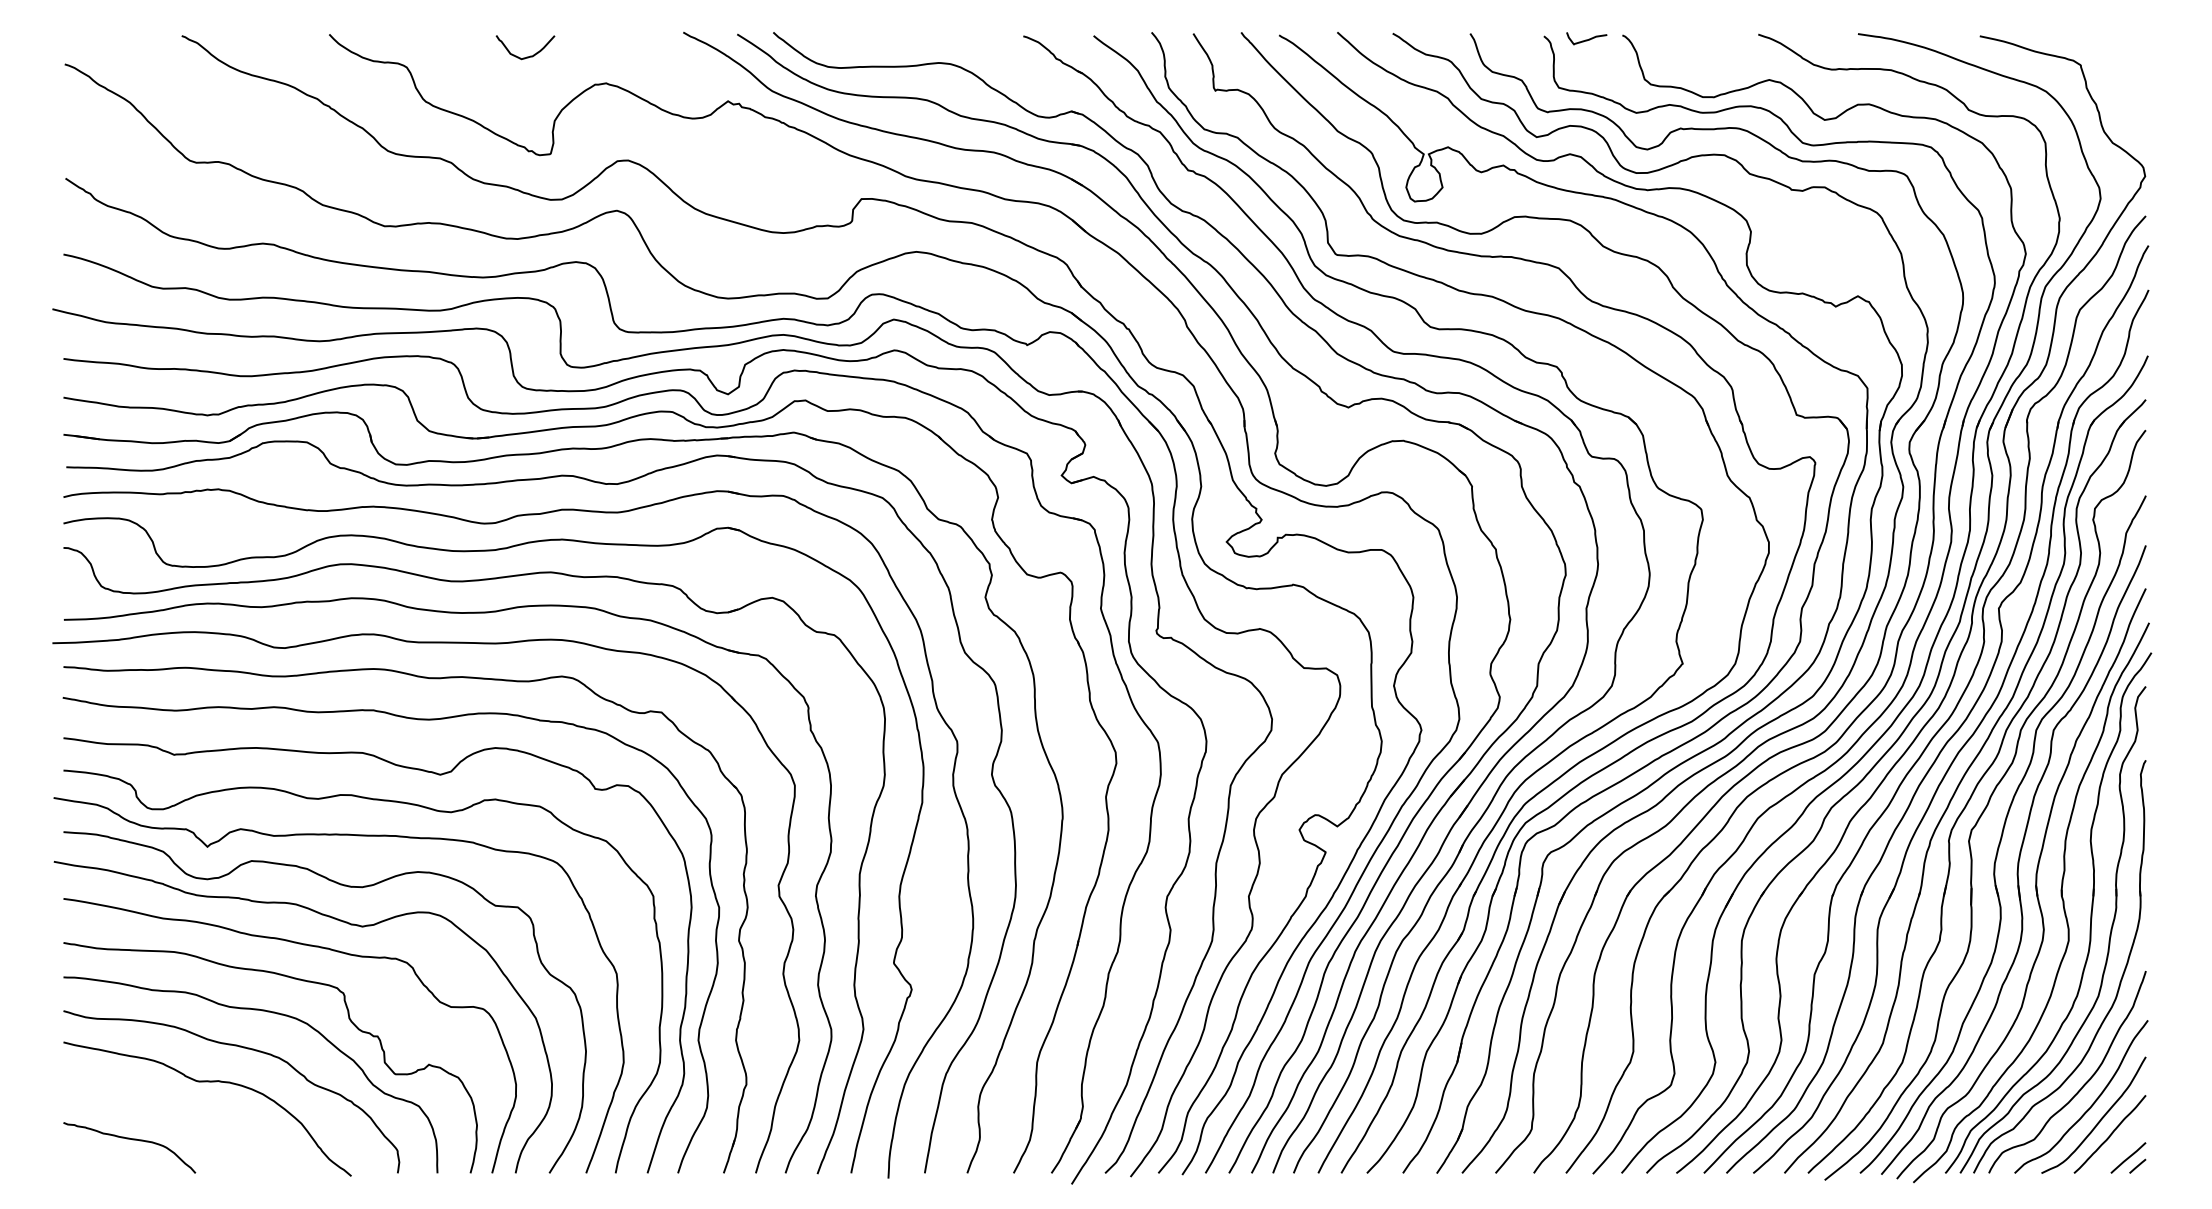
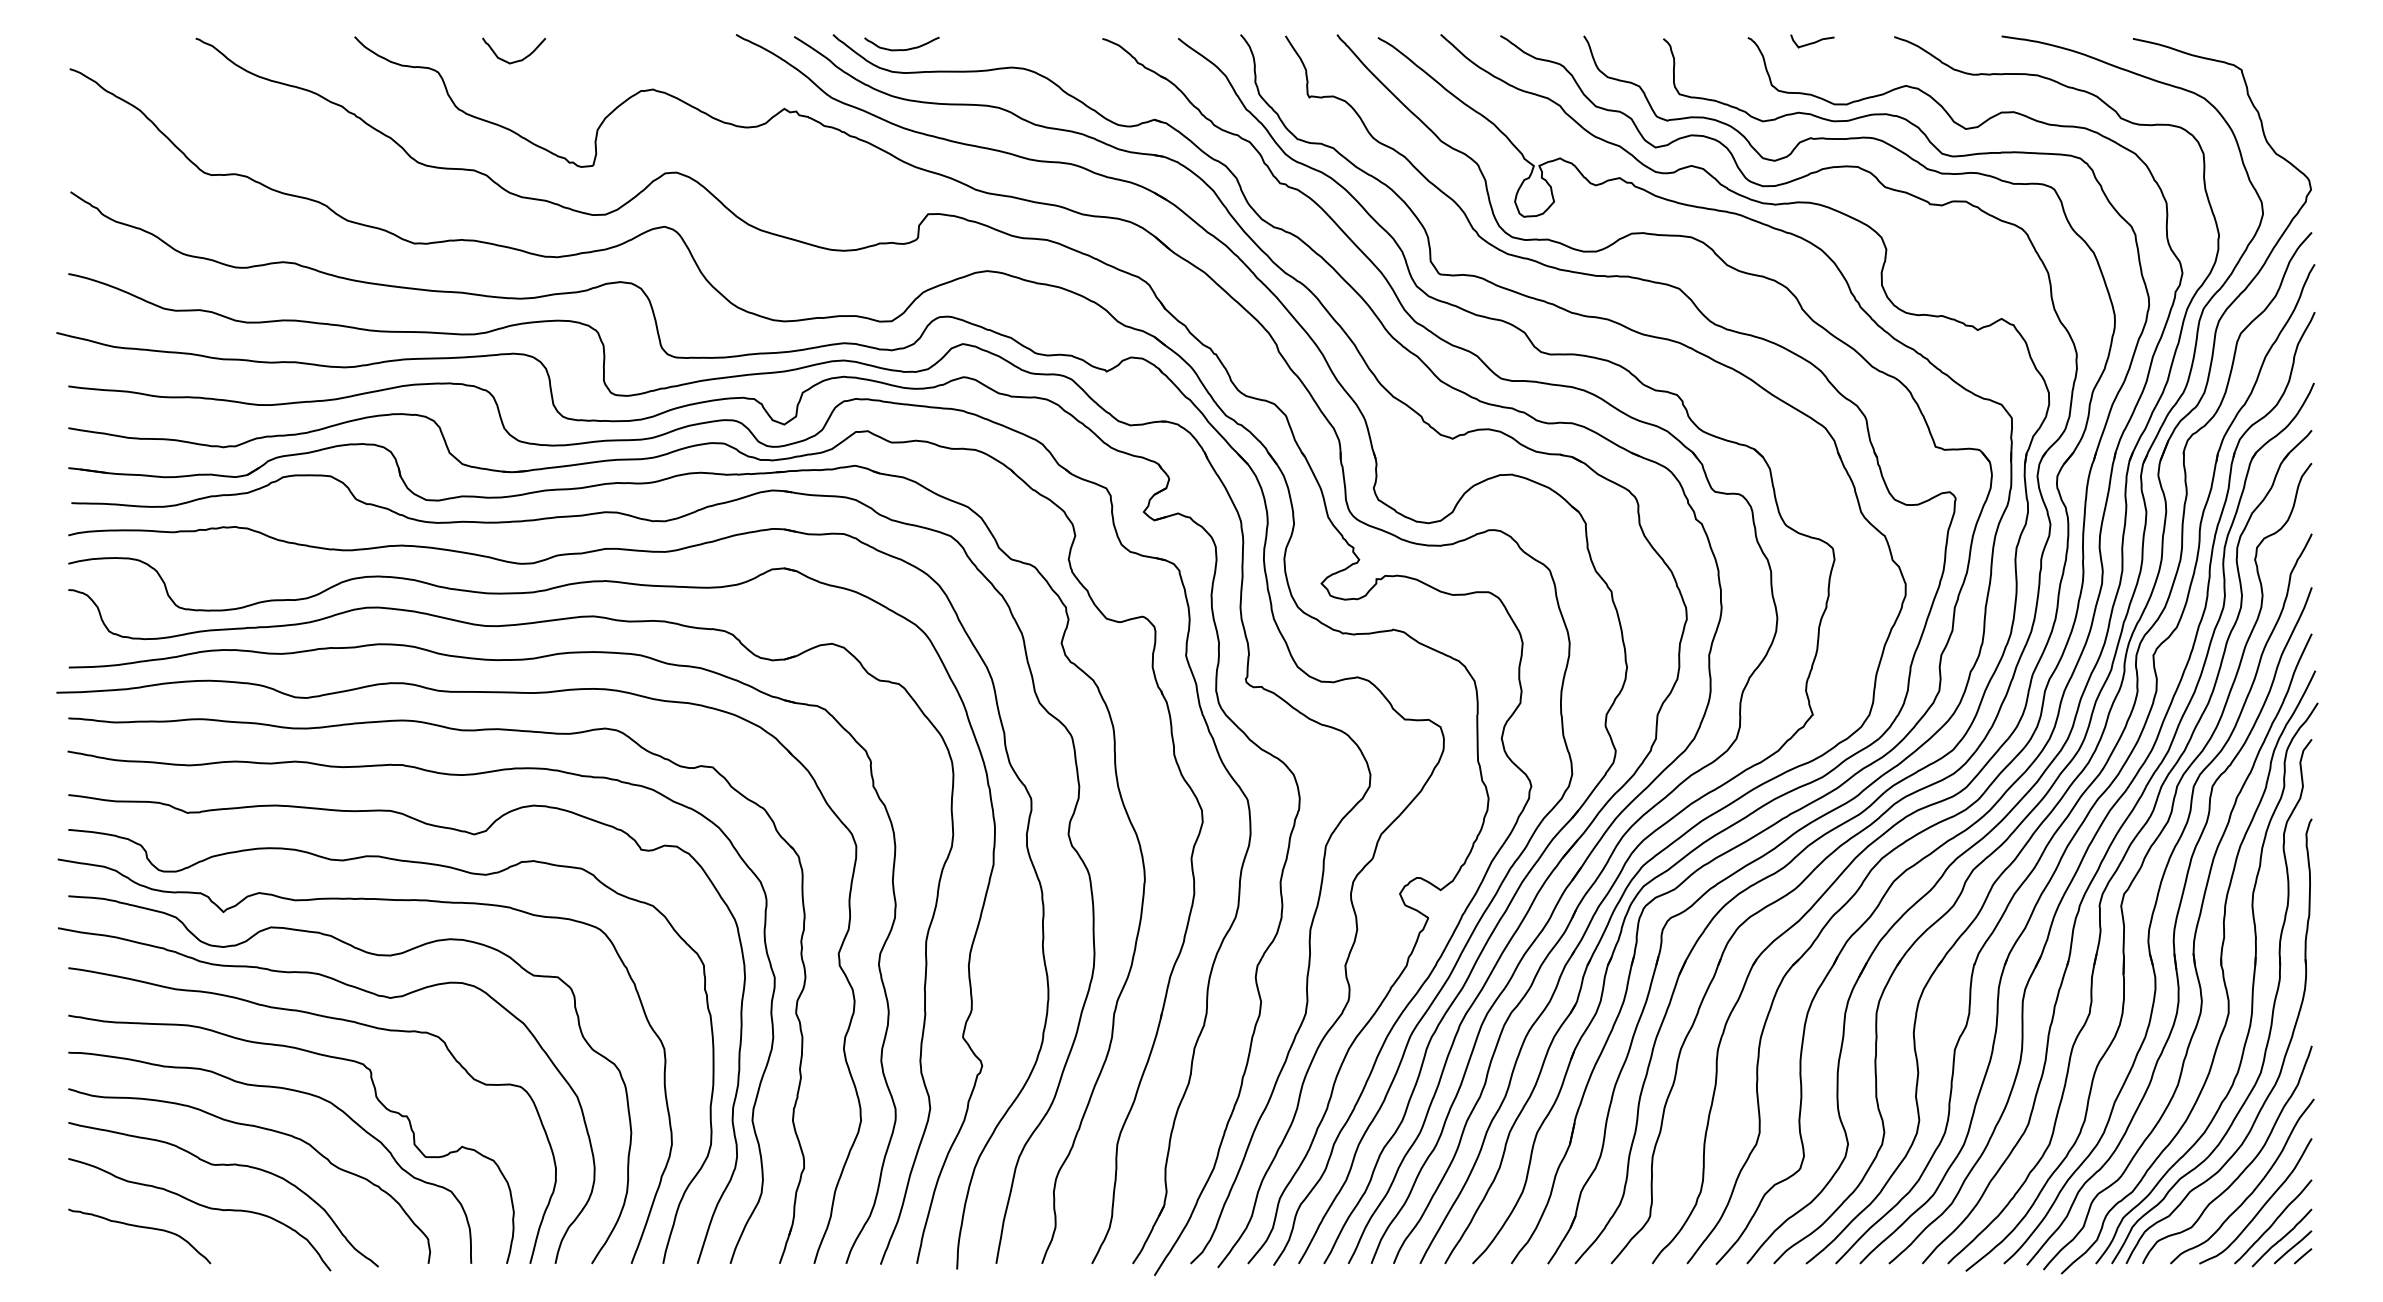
curve: (1586, 39) -> (1812, 42), moved
curve: (836, 46) -> (901, 49), added
curve: (527, 56) -> (516, 60), moved
curve: (187, 1120) -> (201, 1206), added
curve: (2117, 1148) -> (2281, 1237), added

